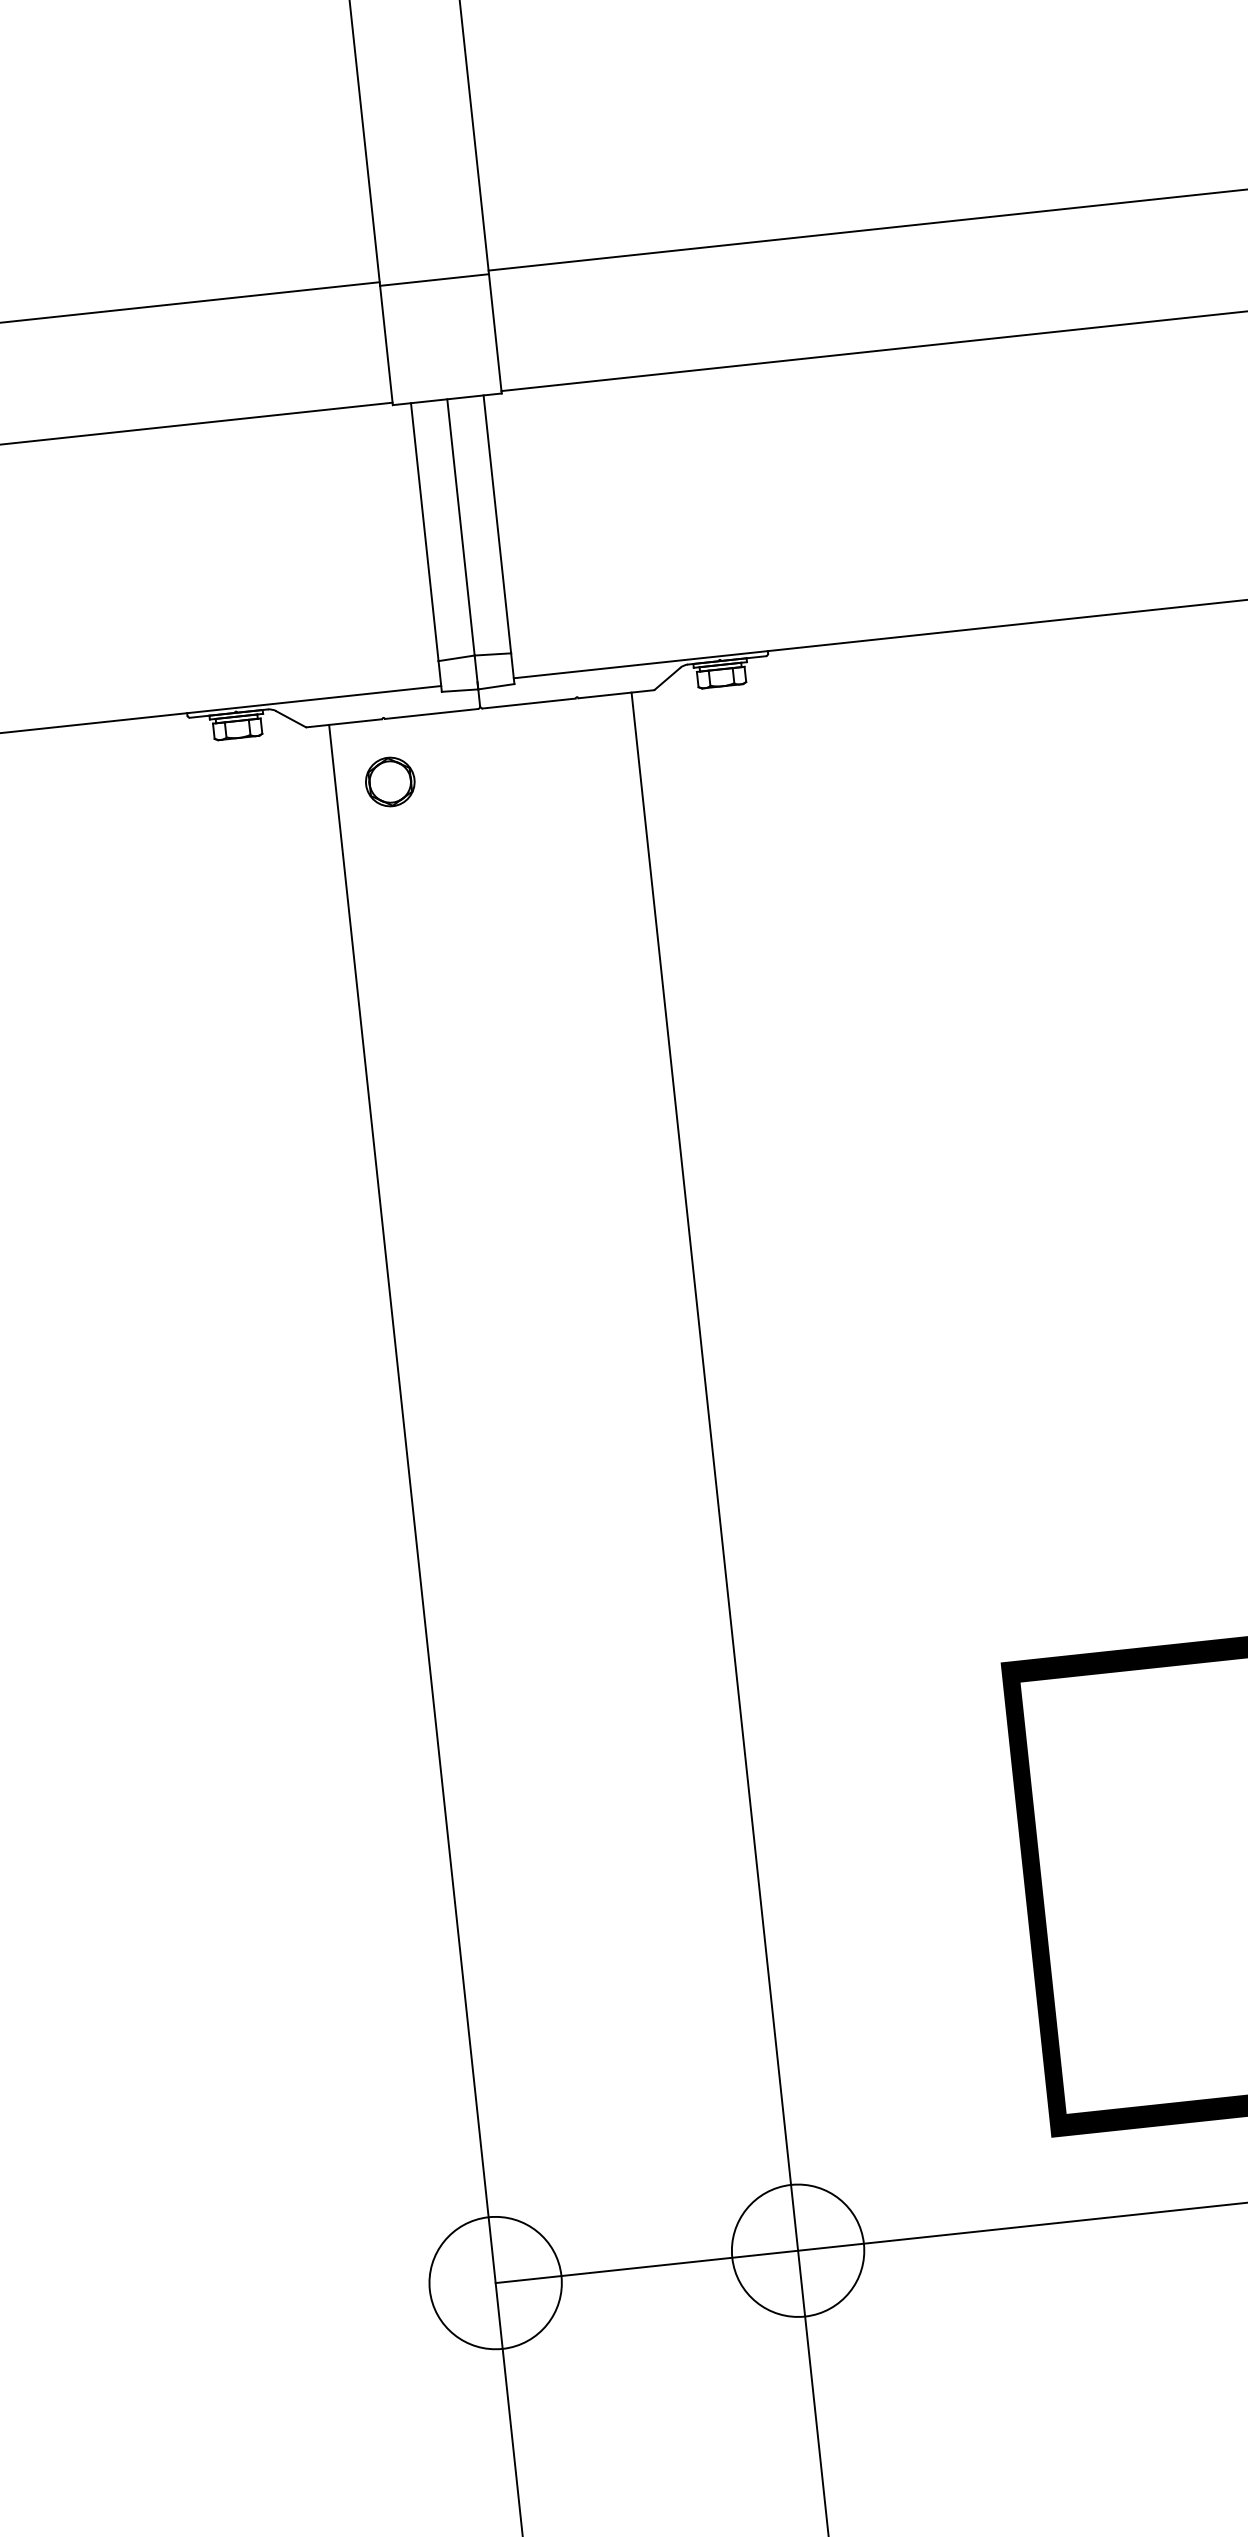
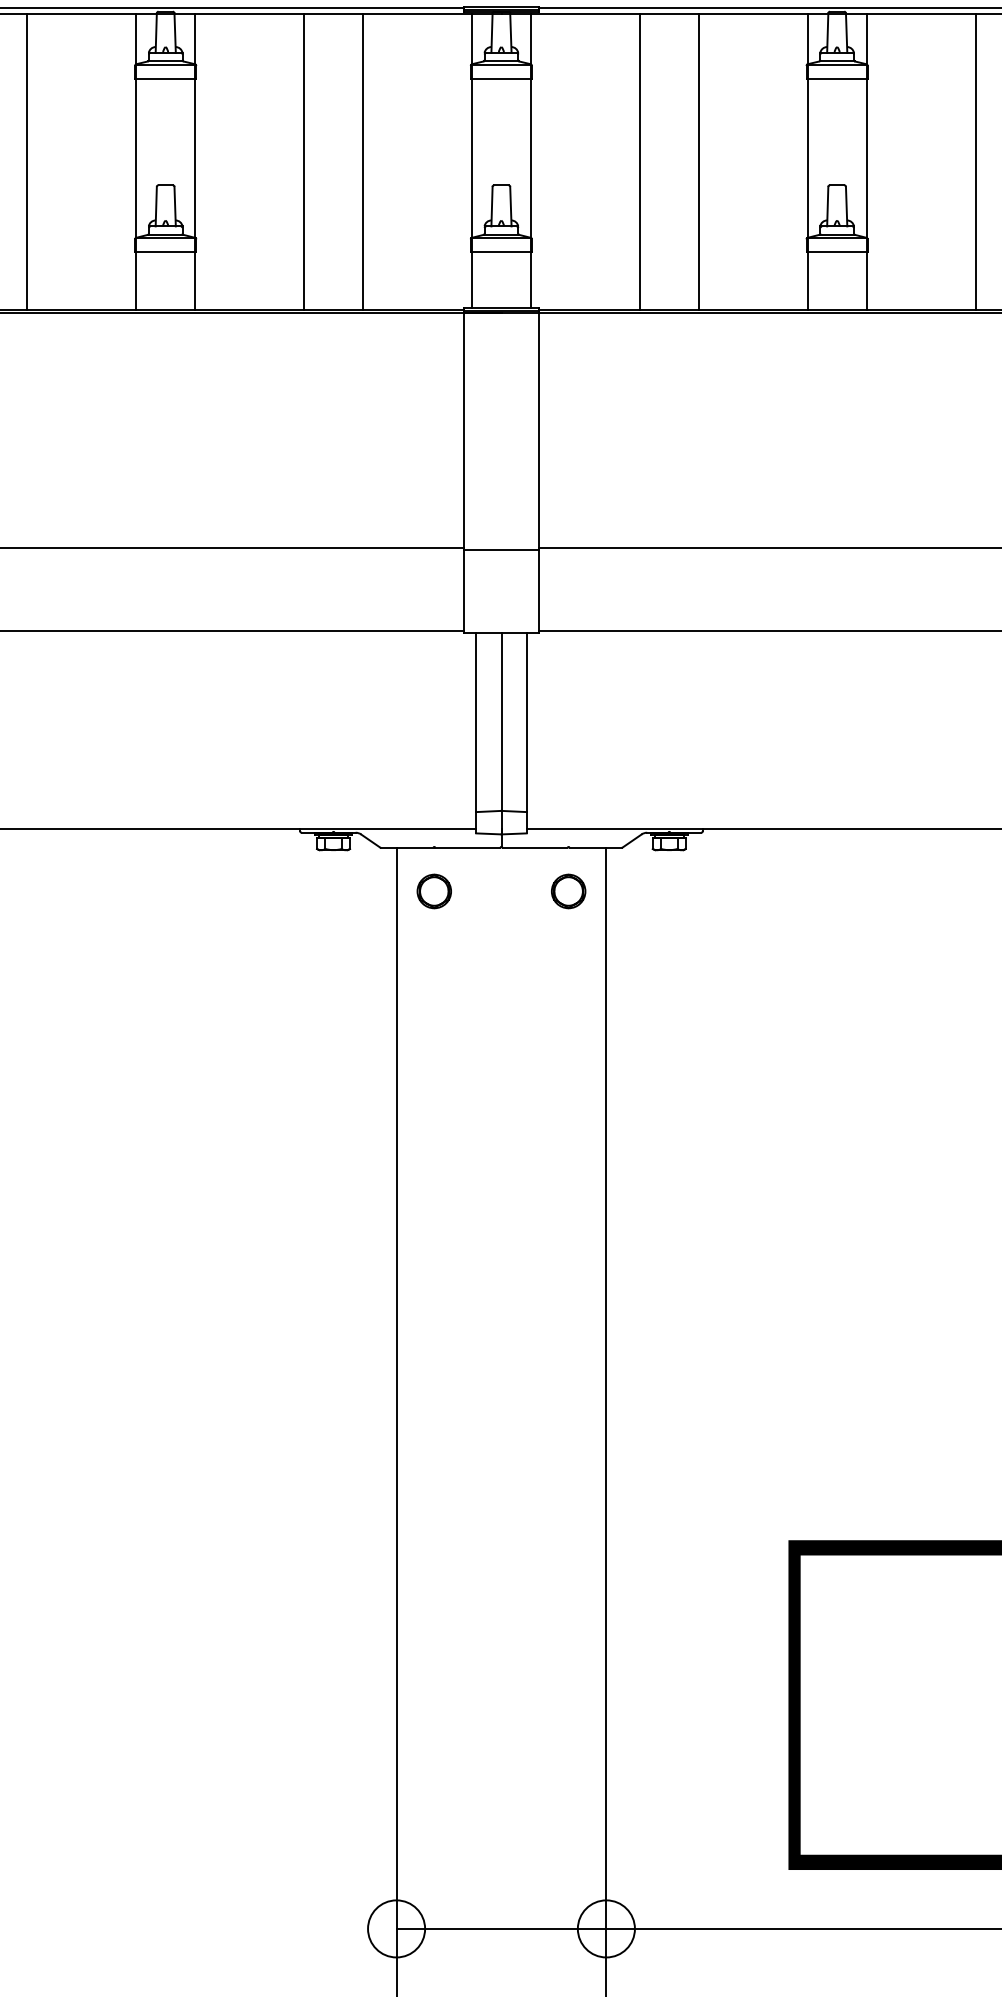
part: (583, 761) -> (568, 891), added
circle: (796, 2250) -> (605, 1928), size x0.62
circle: (495, 2282) -> (396, 1928), size x0.62

